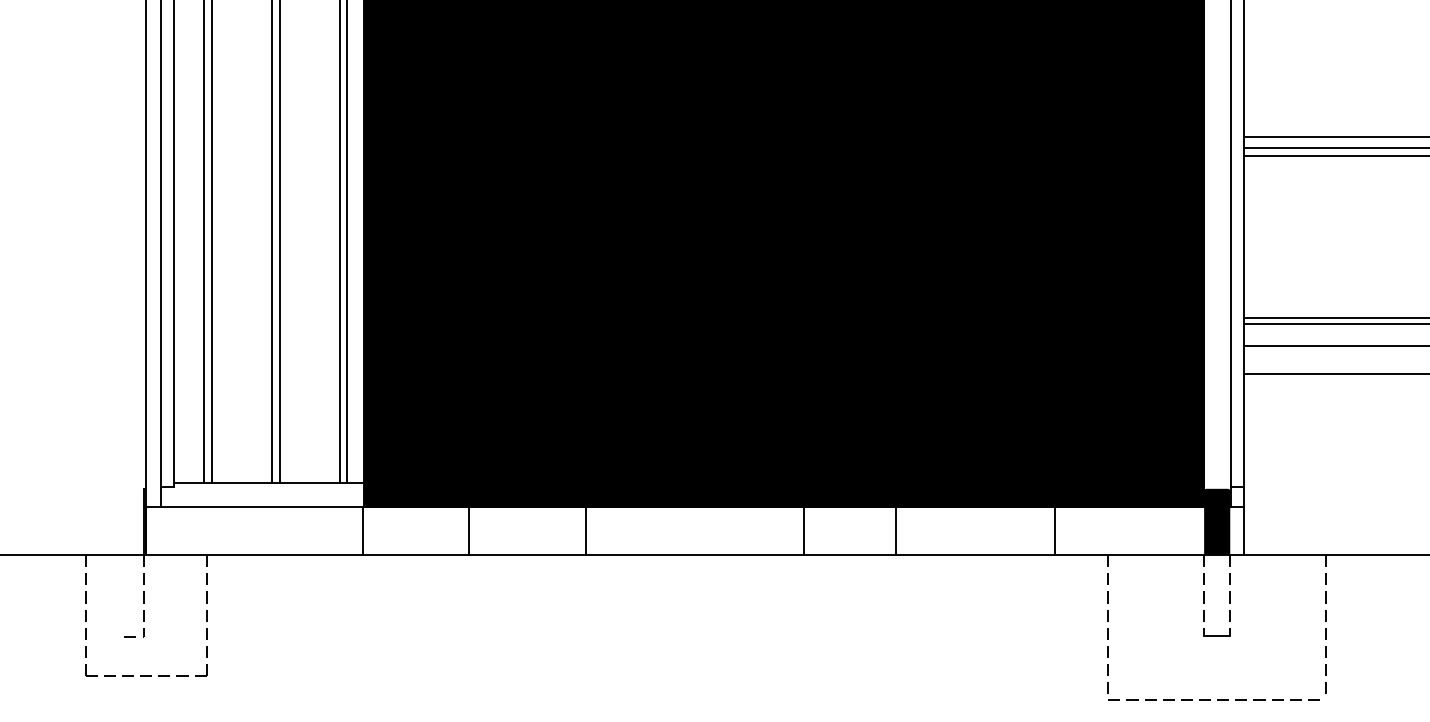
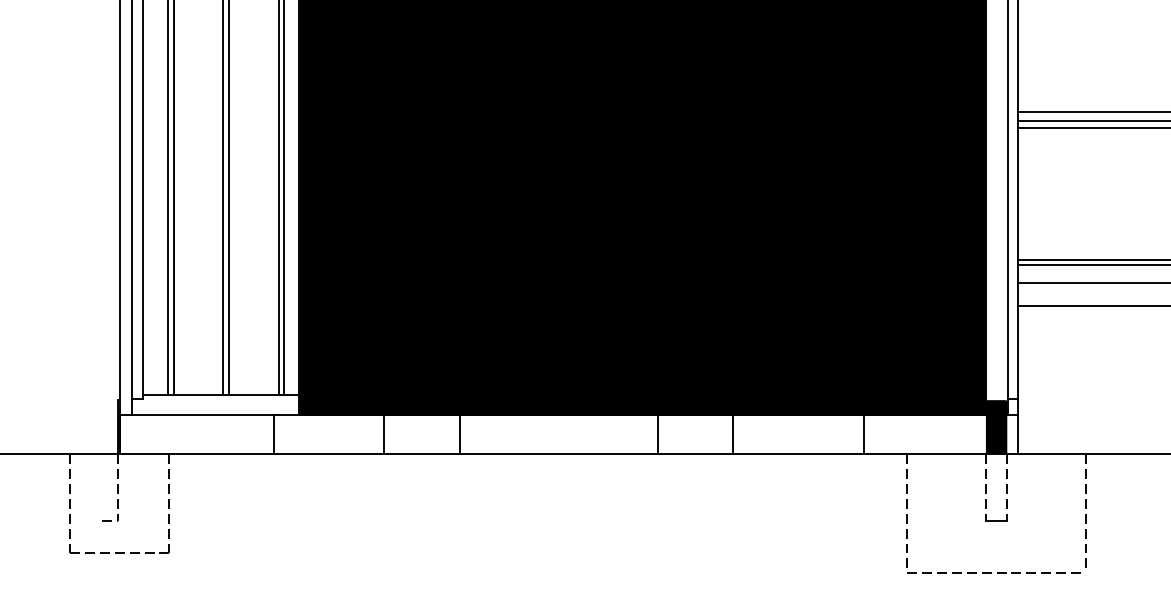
line: (362, 530) -> (274, 434), moved
line: (586, 530) -> (459, 434), moved

